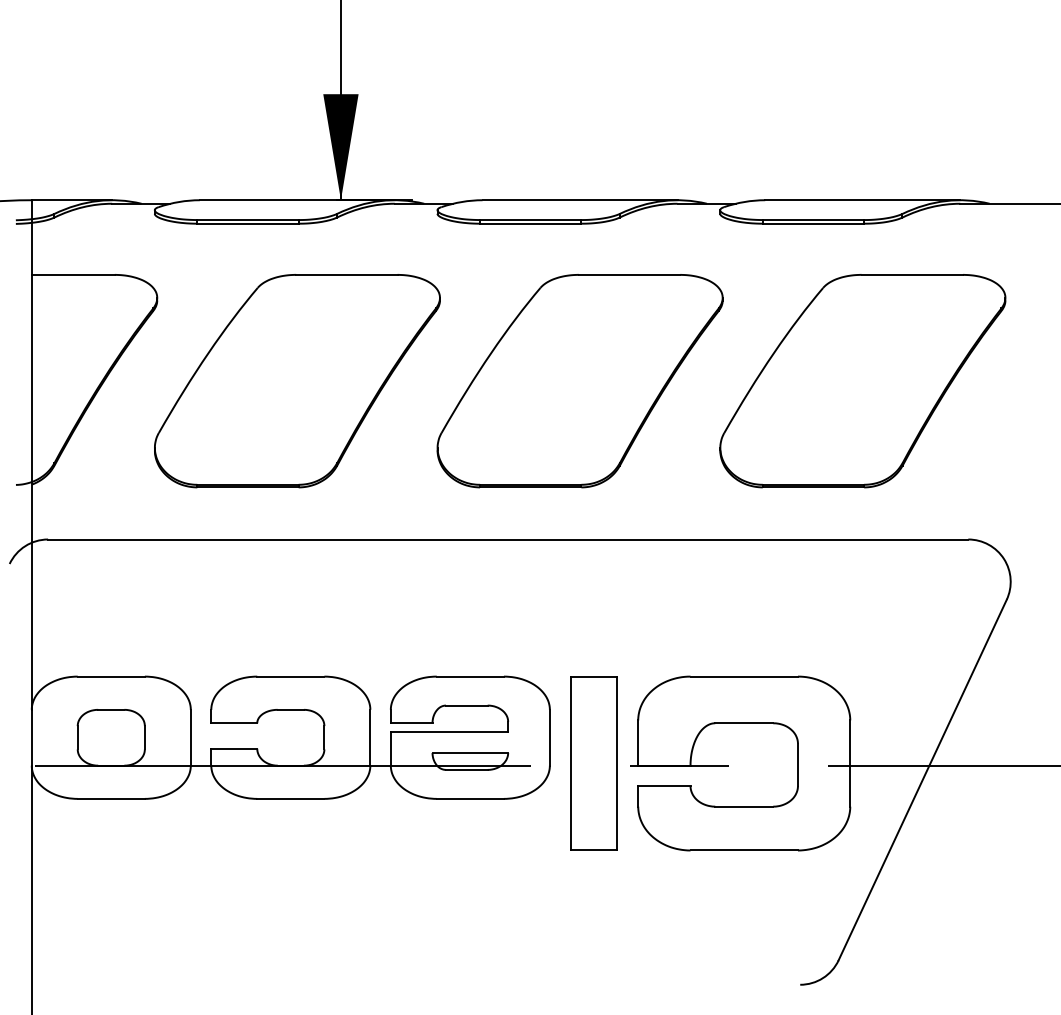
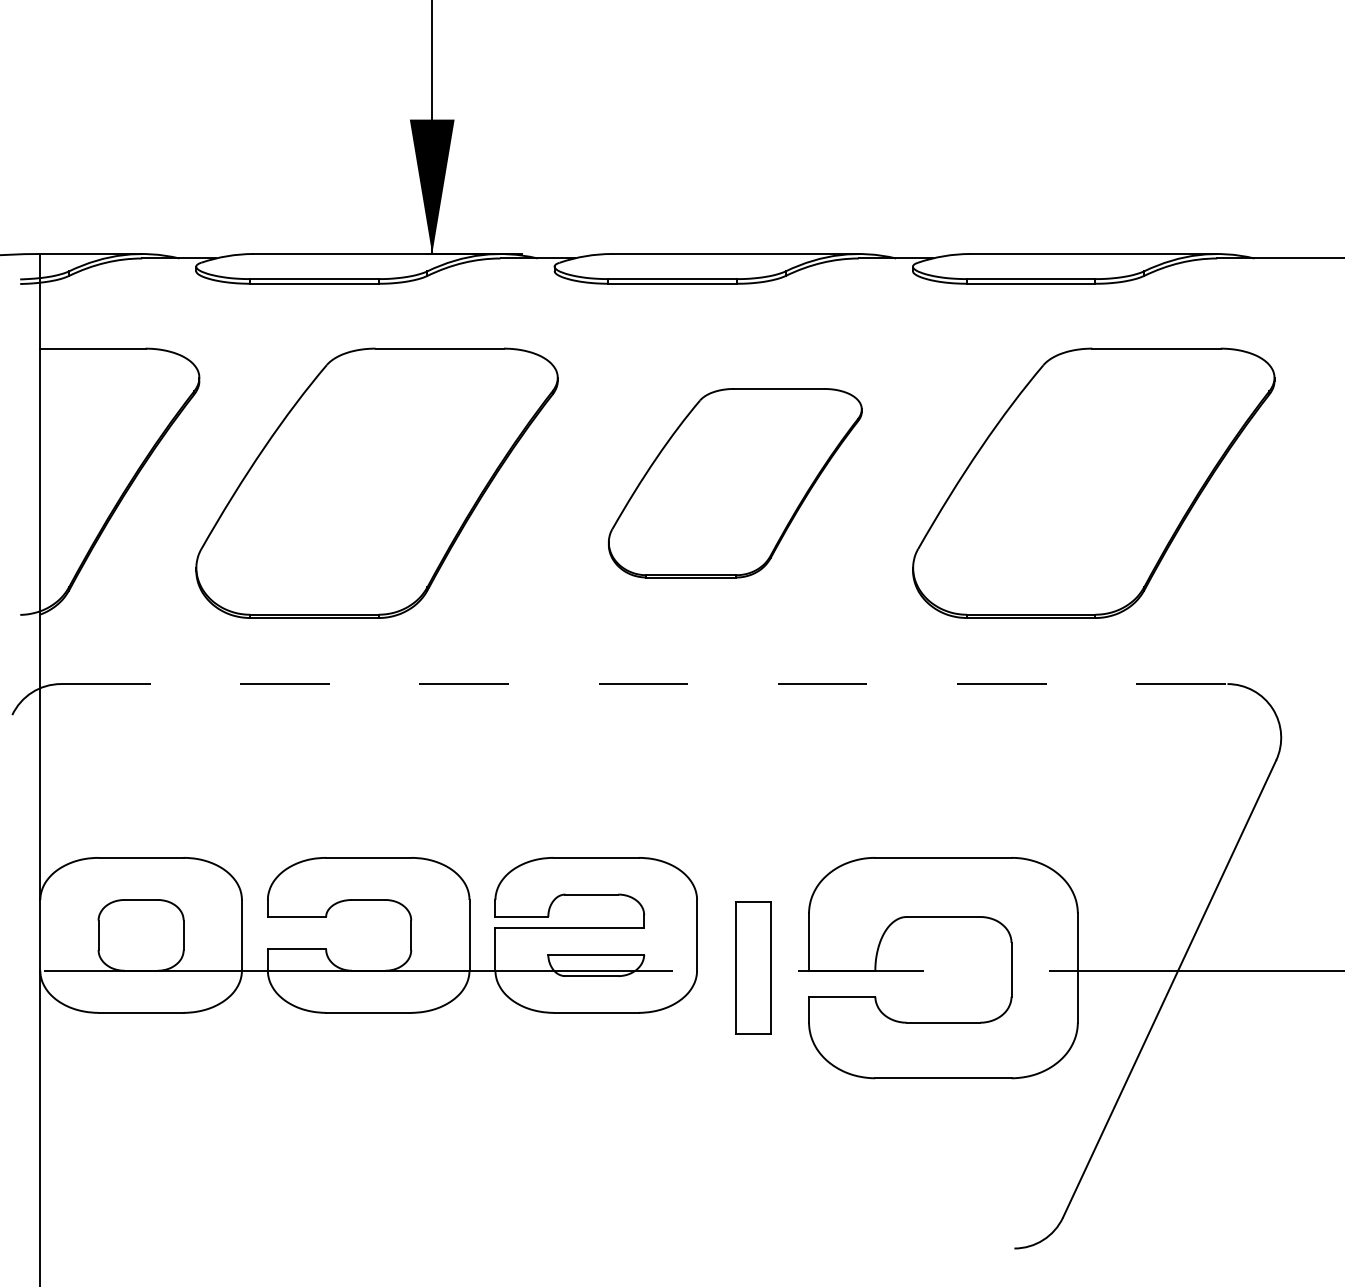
part: (579, 380) -> (734, 482), size x0.7
line: (508, 539) -> (644, 684), solid -> dashed
part: (593, 763) -> (752, 967), size x0.6

